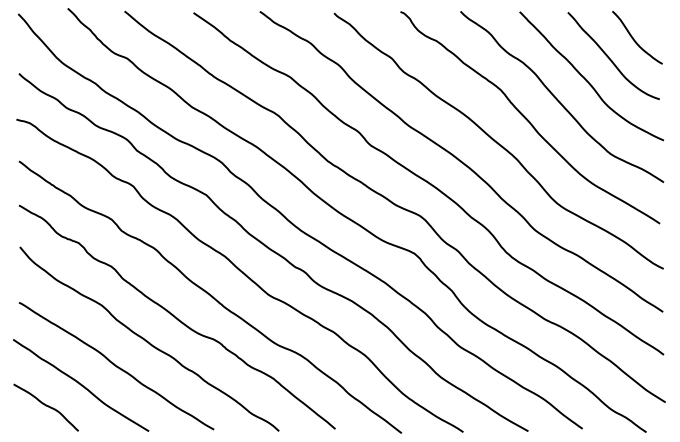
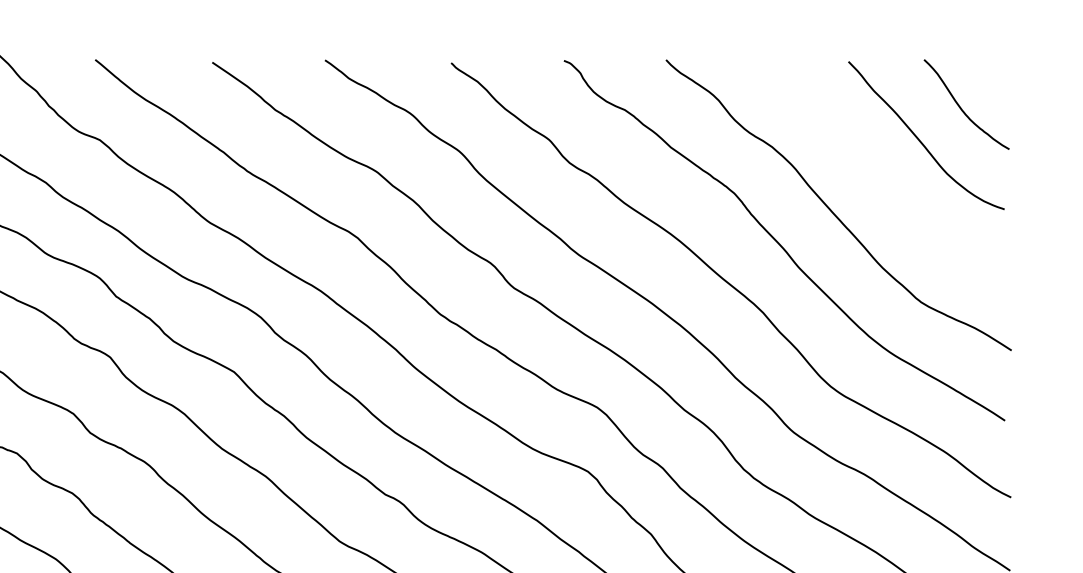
curve: (587, 80) -> (881, 177), removed

